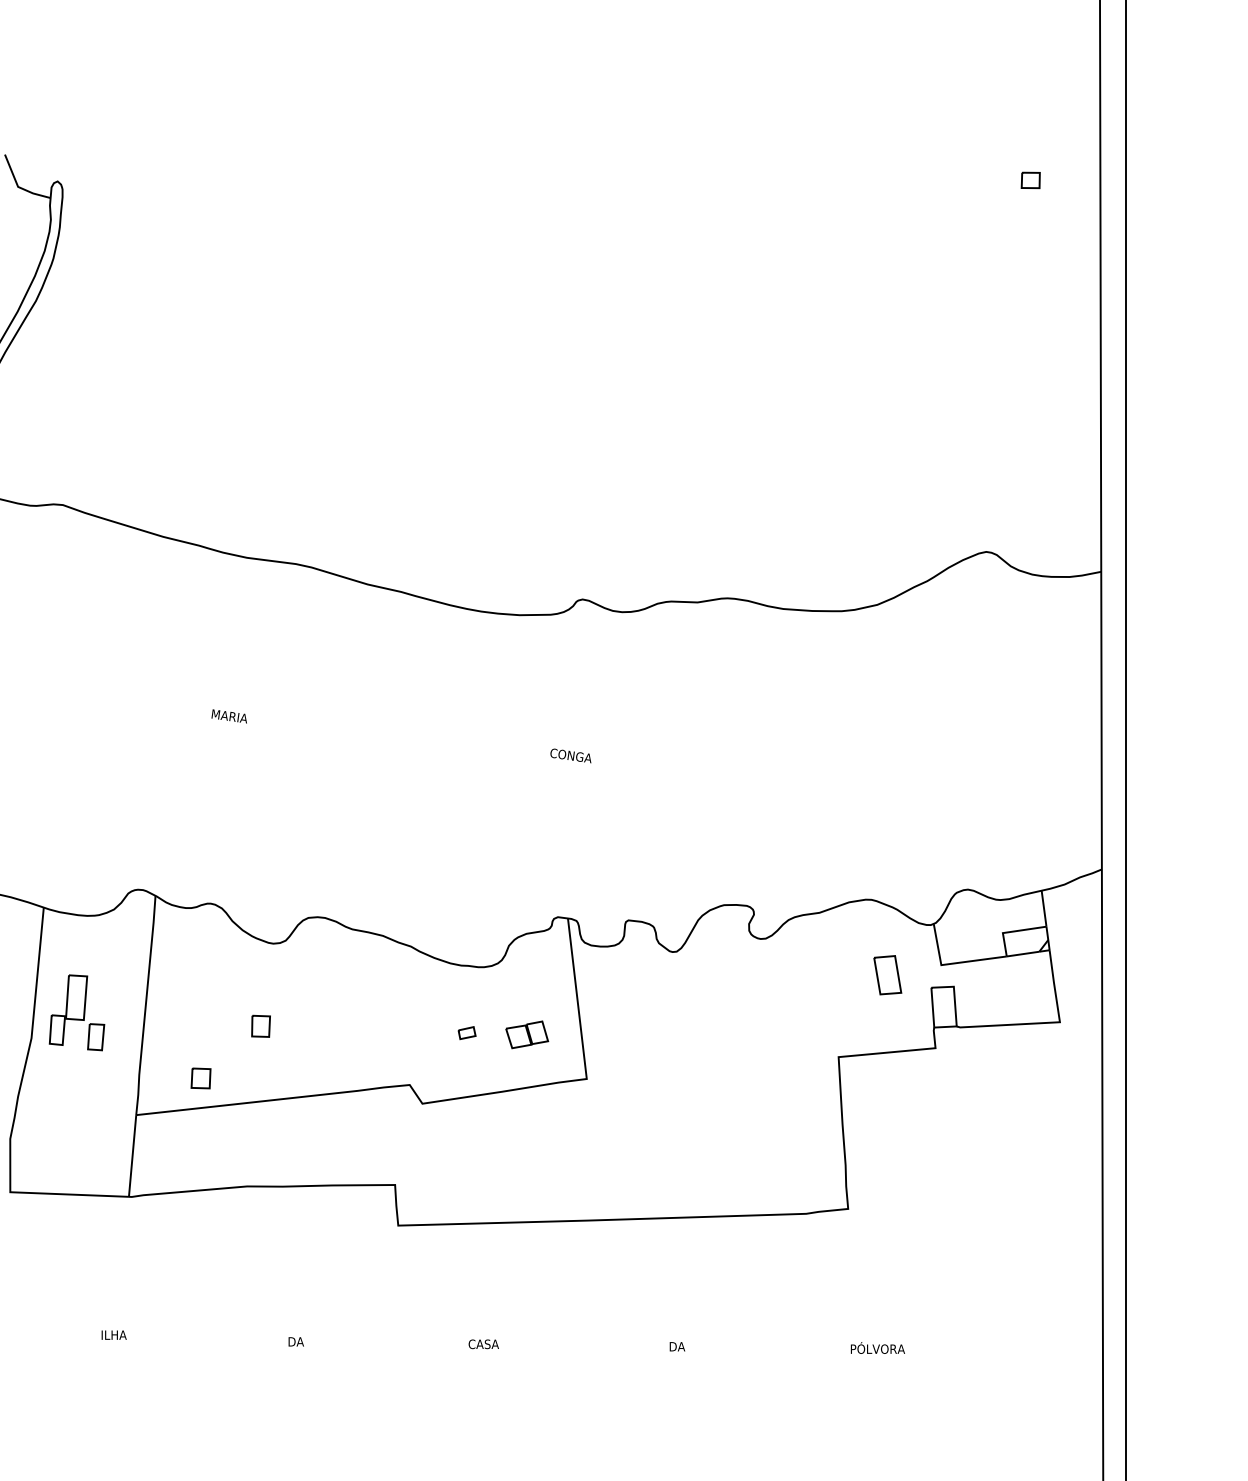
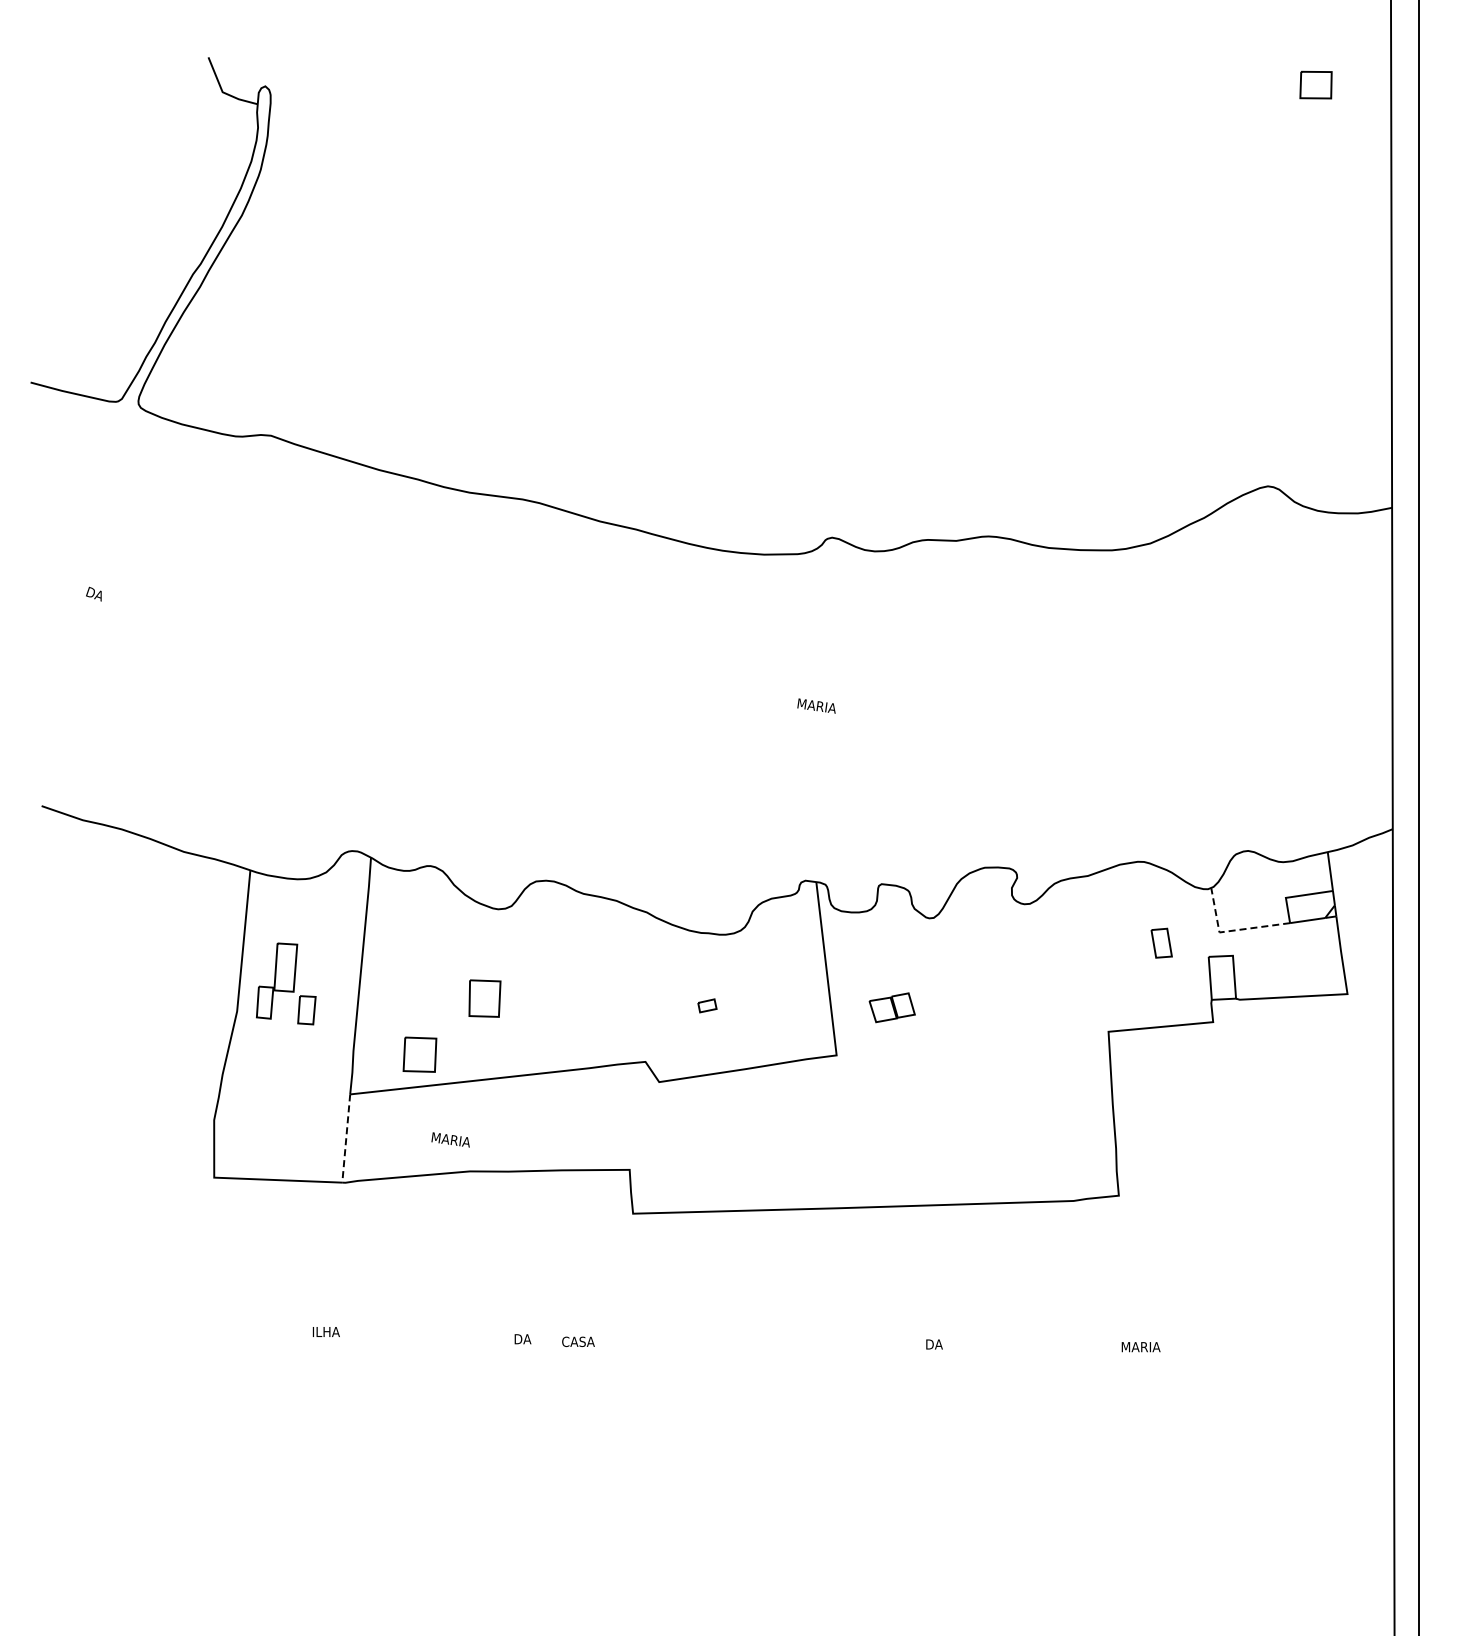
part: (1030, 180) -> (1315, 85), size x1.6
text: (229, 716) -> (450, 1139), moved
text: (570, 755) -> (819, 706), CONGA -> MARIA
line: (953, 963) -> (1232, 930), solid -> dashed
part: (887, 974) -> (1161, 942), size x0.7
part: (260, 1026) -> (484, 998), size x1.6
part: (526, 1034) -> (891, 1007), moved
part: (201, 1078) -> (420, 1054), size x1.6
line: (132, 1156) -> (346, 1139), solid -> dashed
text: (483, 1343) -> (578, 1341), moved
text: (878, 1347) -> (1151, 1345), PÓLVORA -> MARIA

